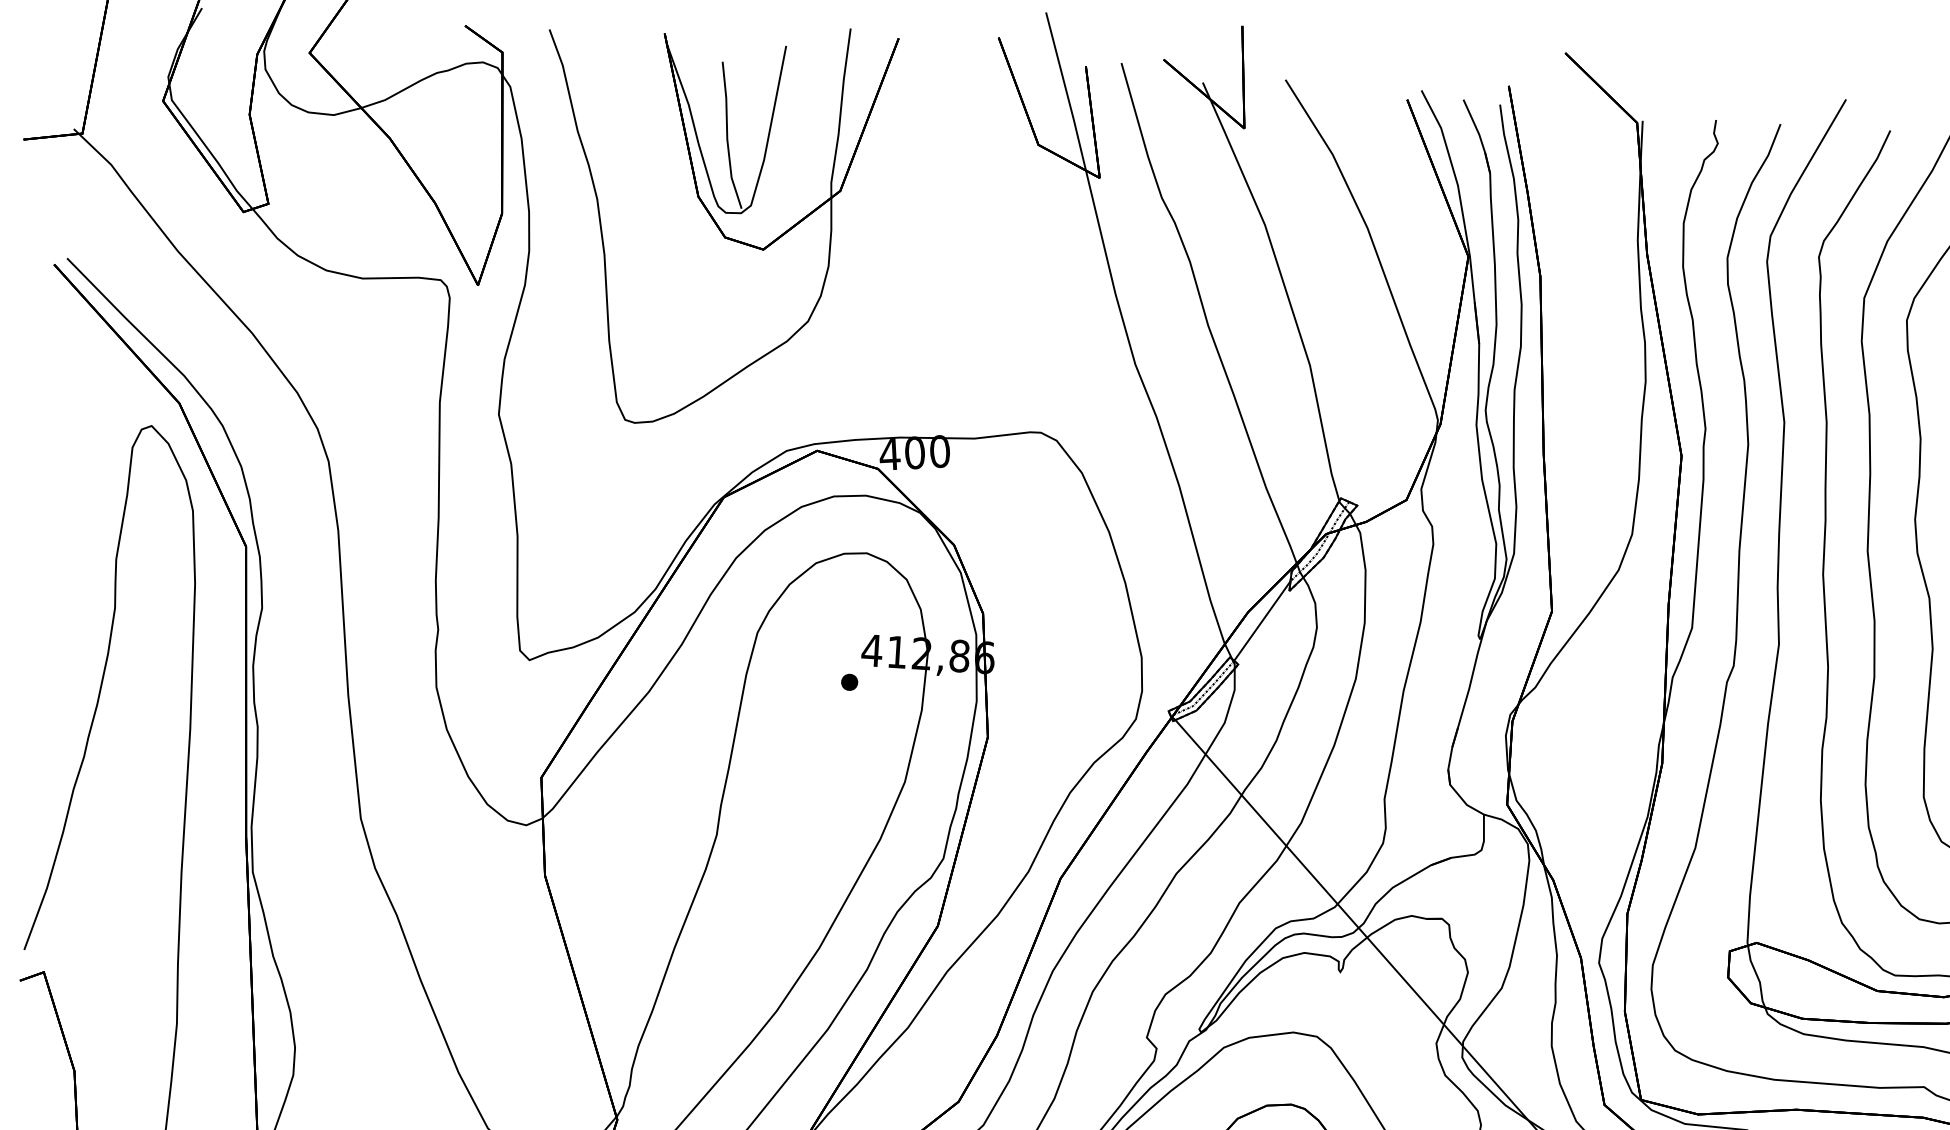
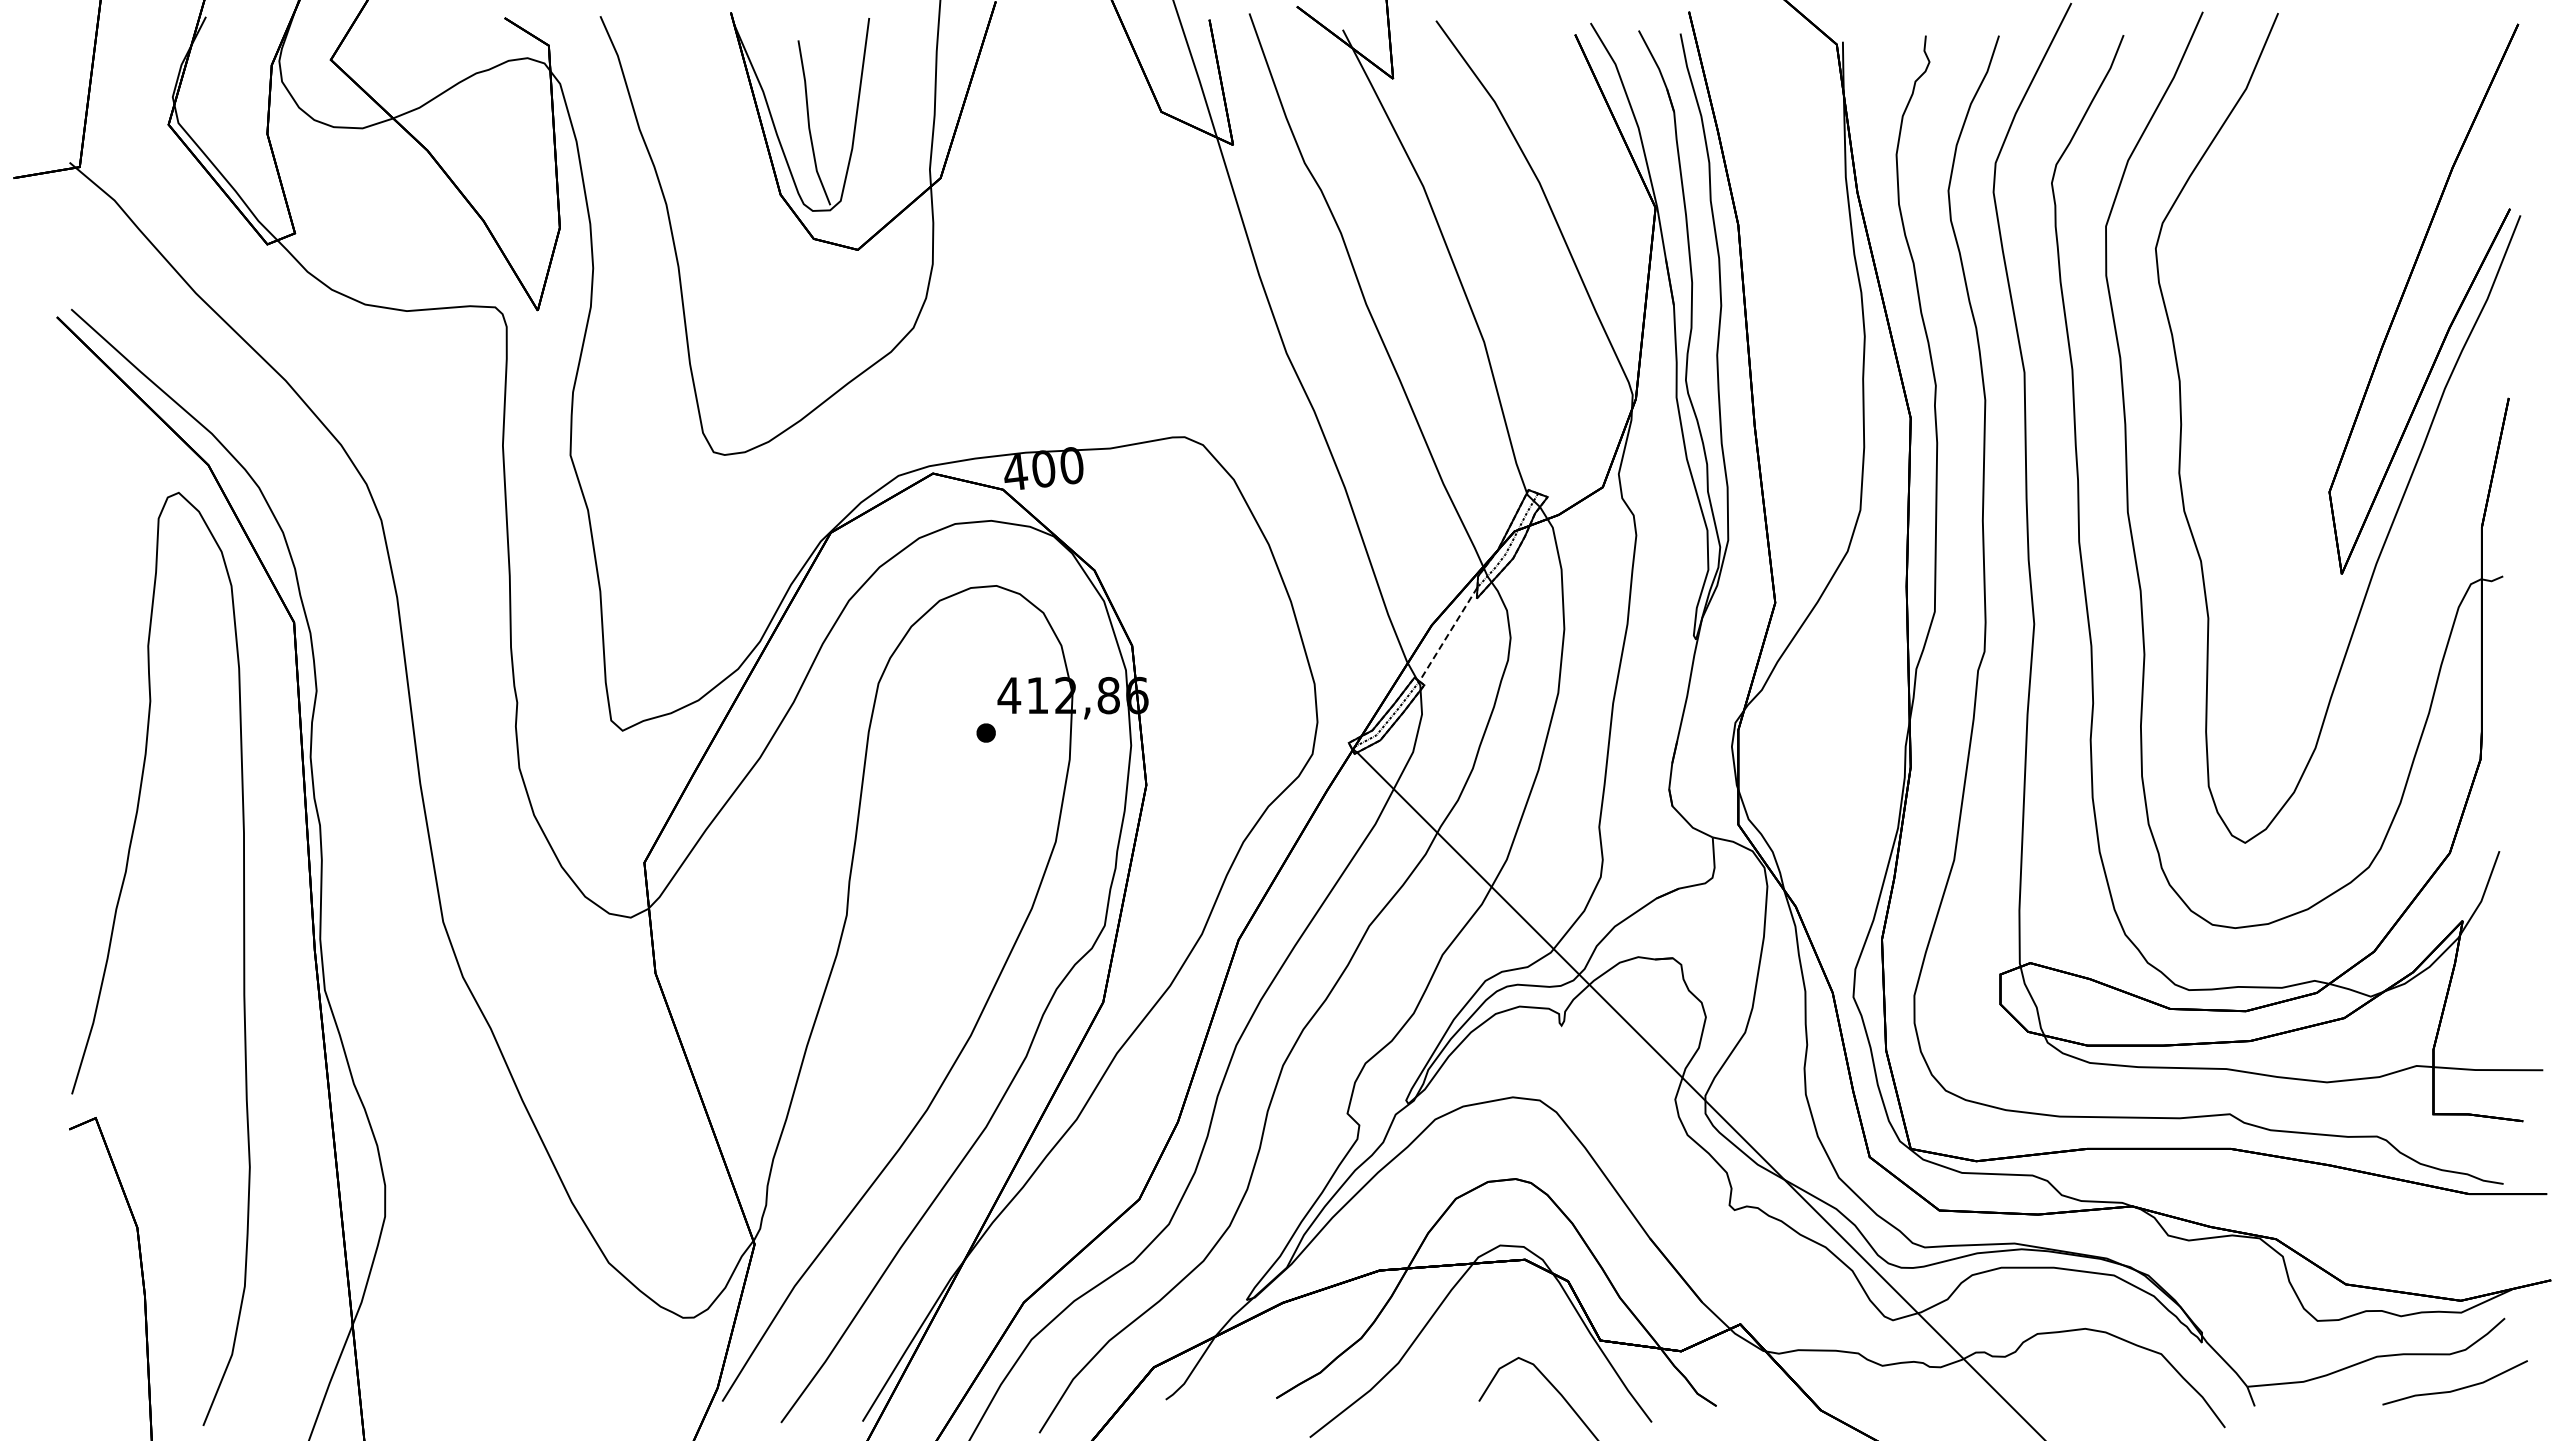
line: (1262, 621) -> (1448, 634), solid -> dashed

